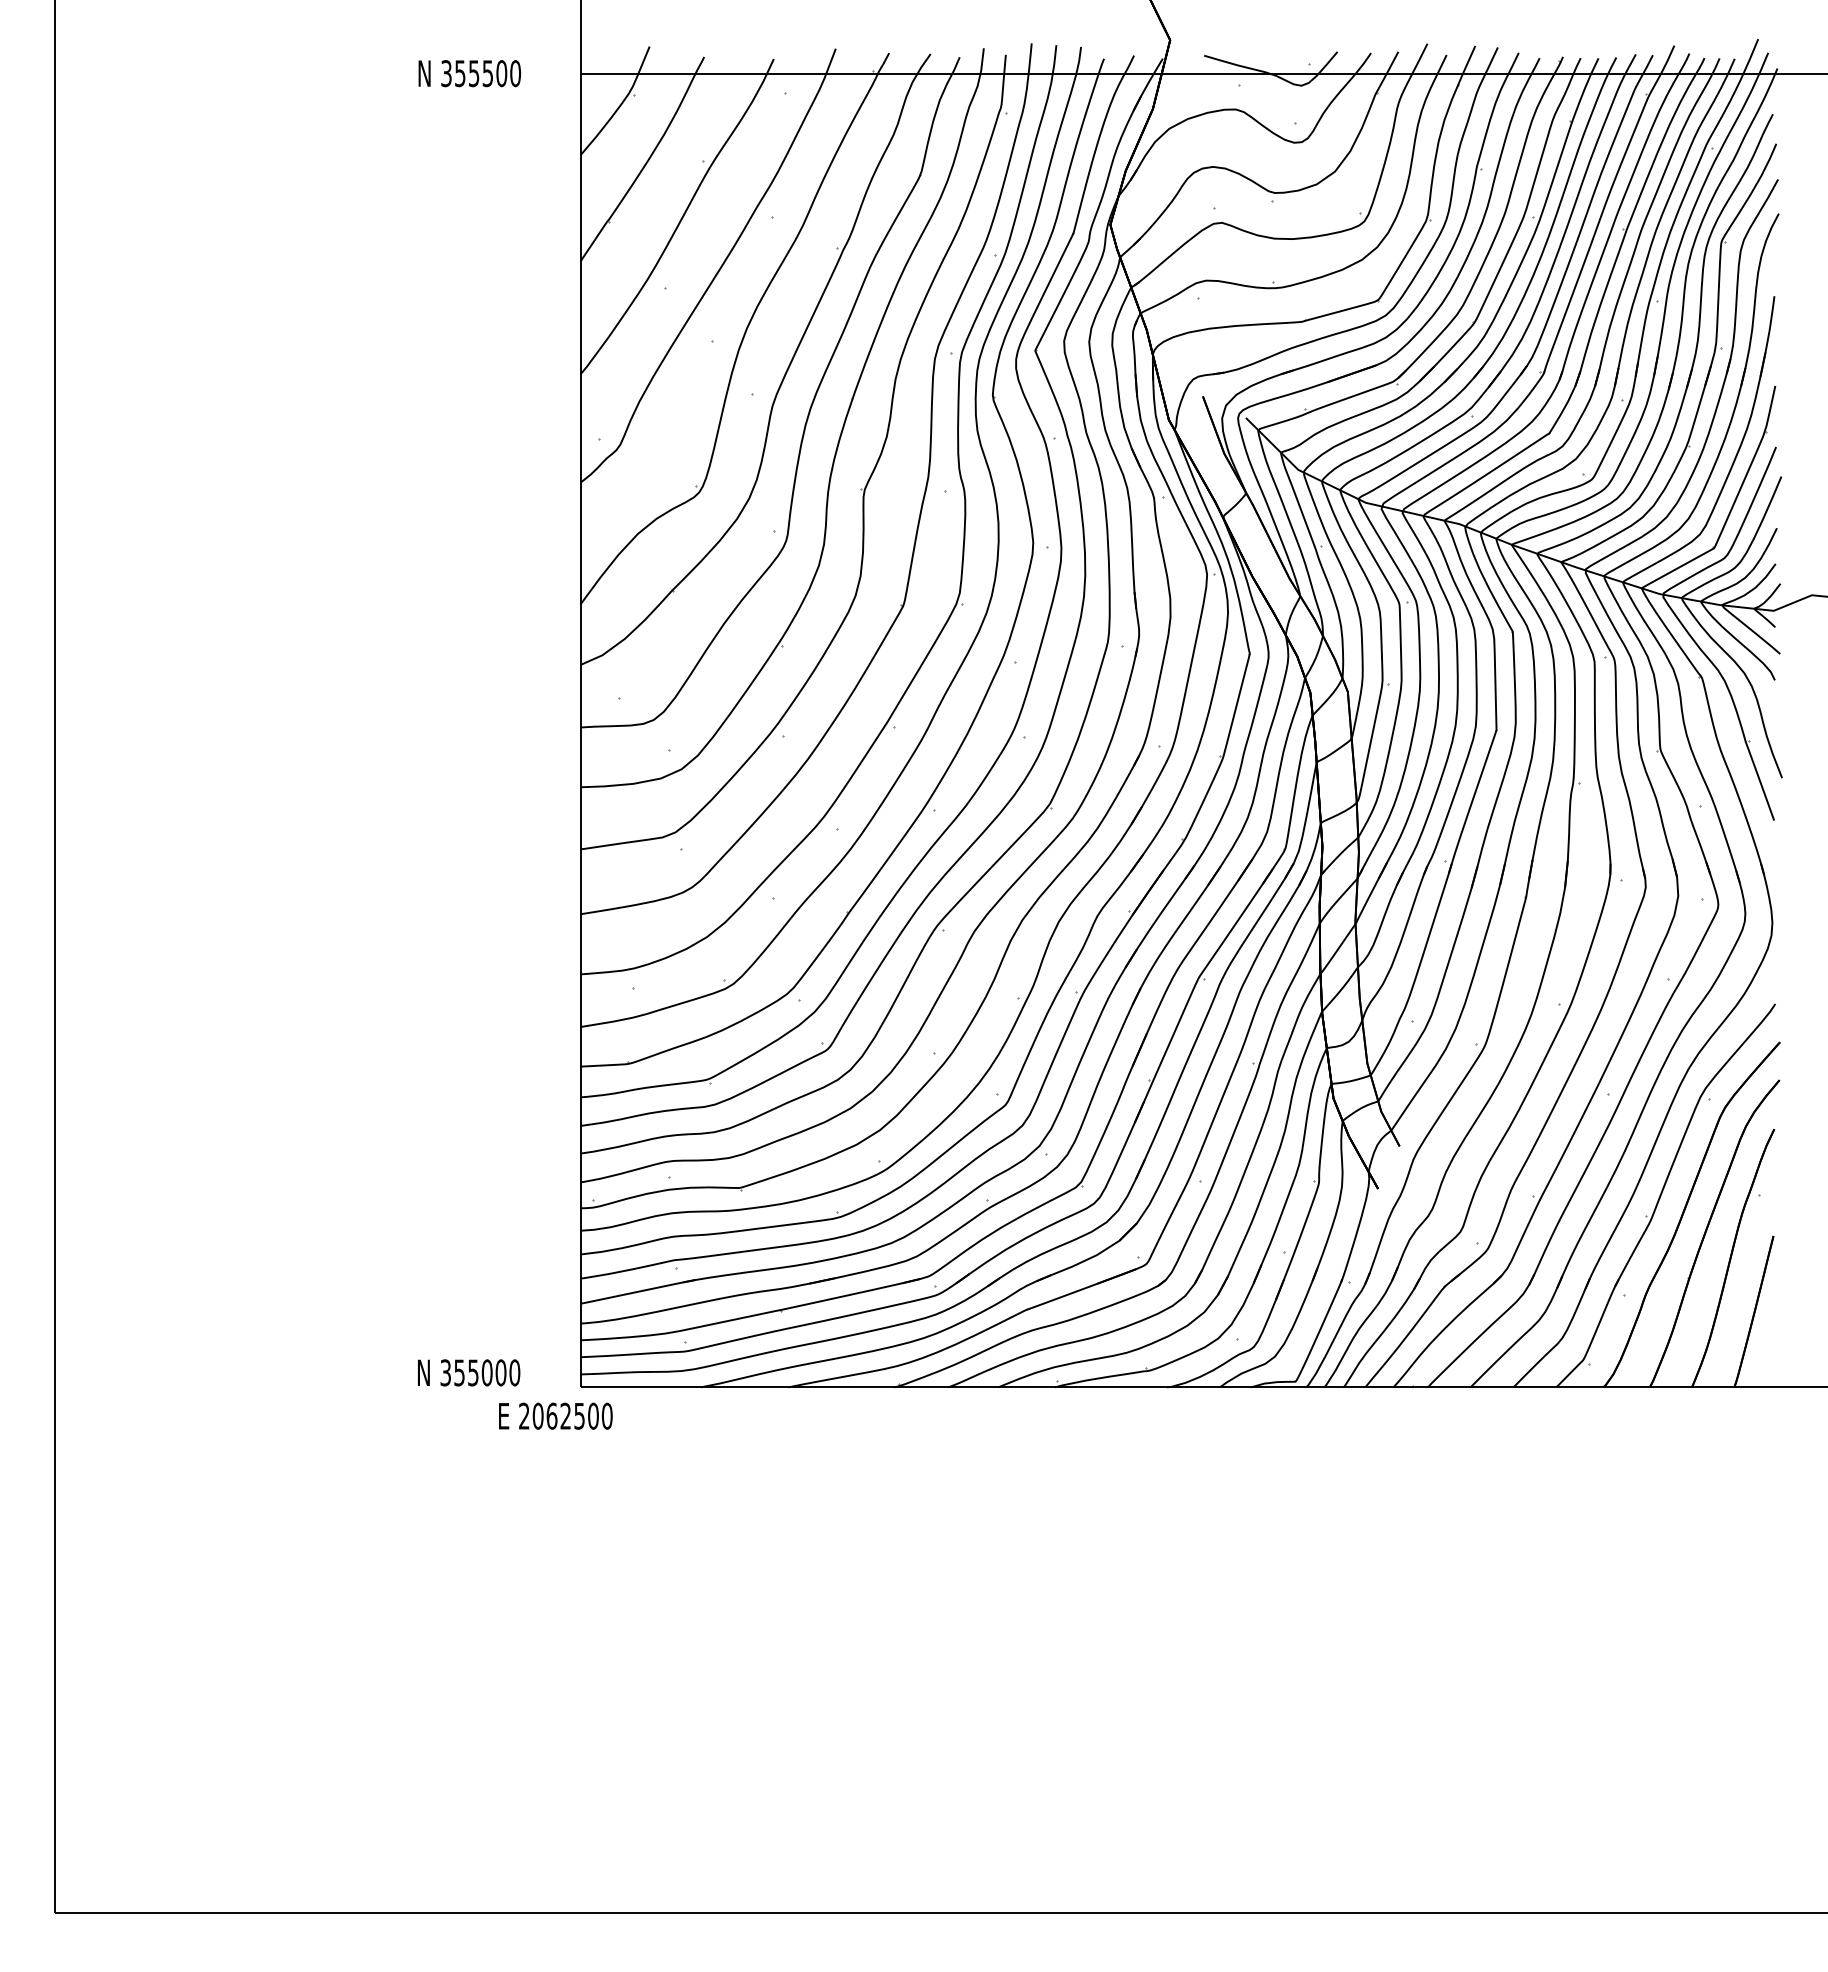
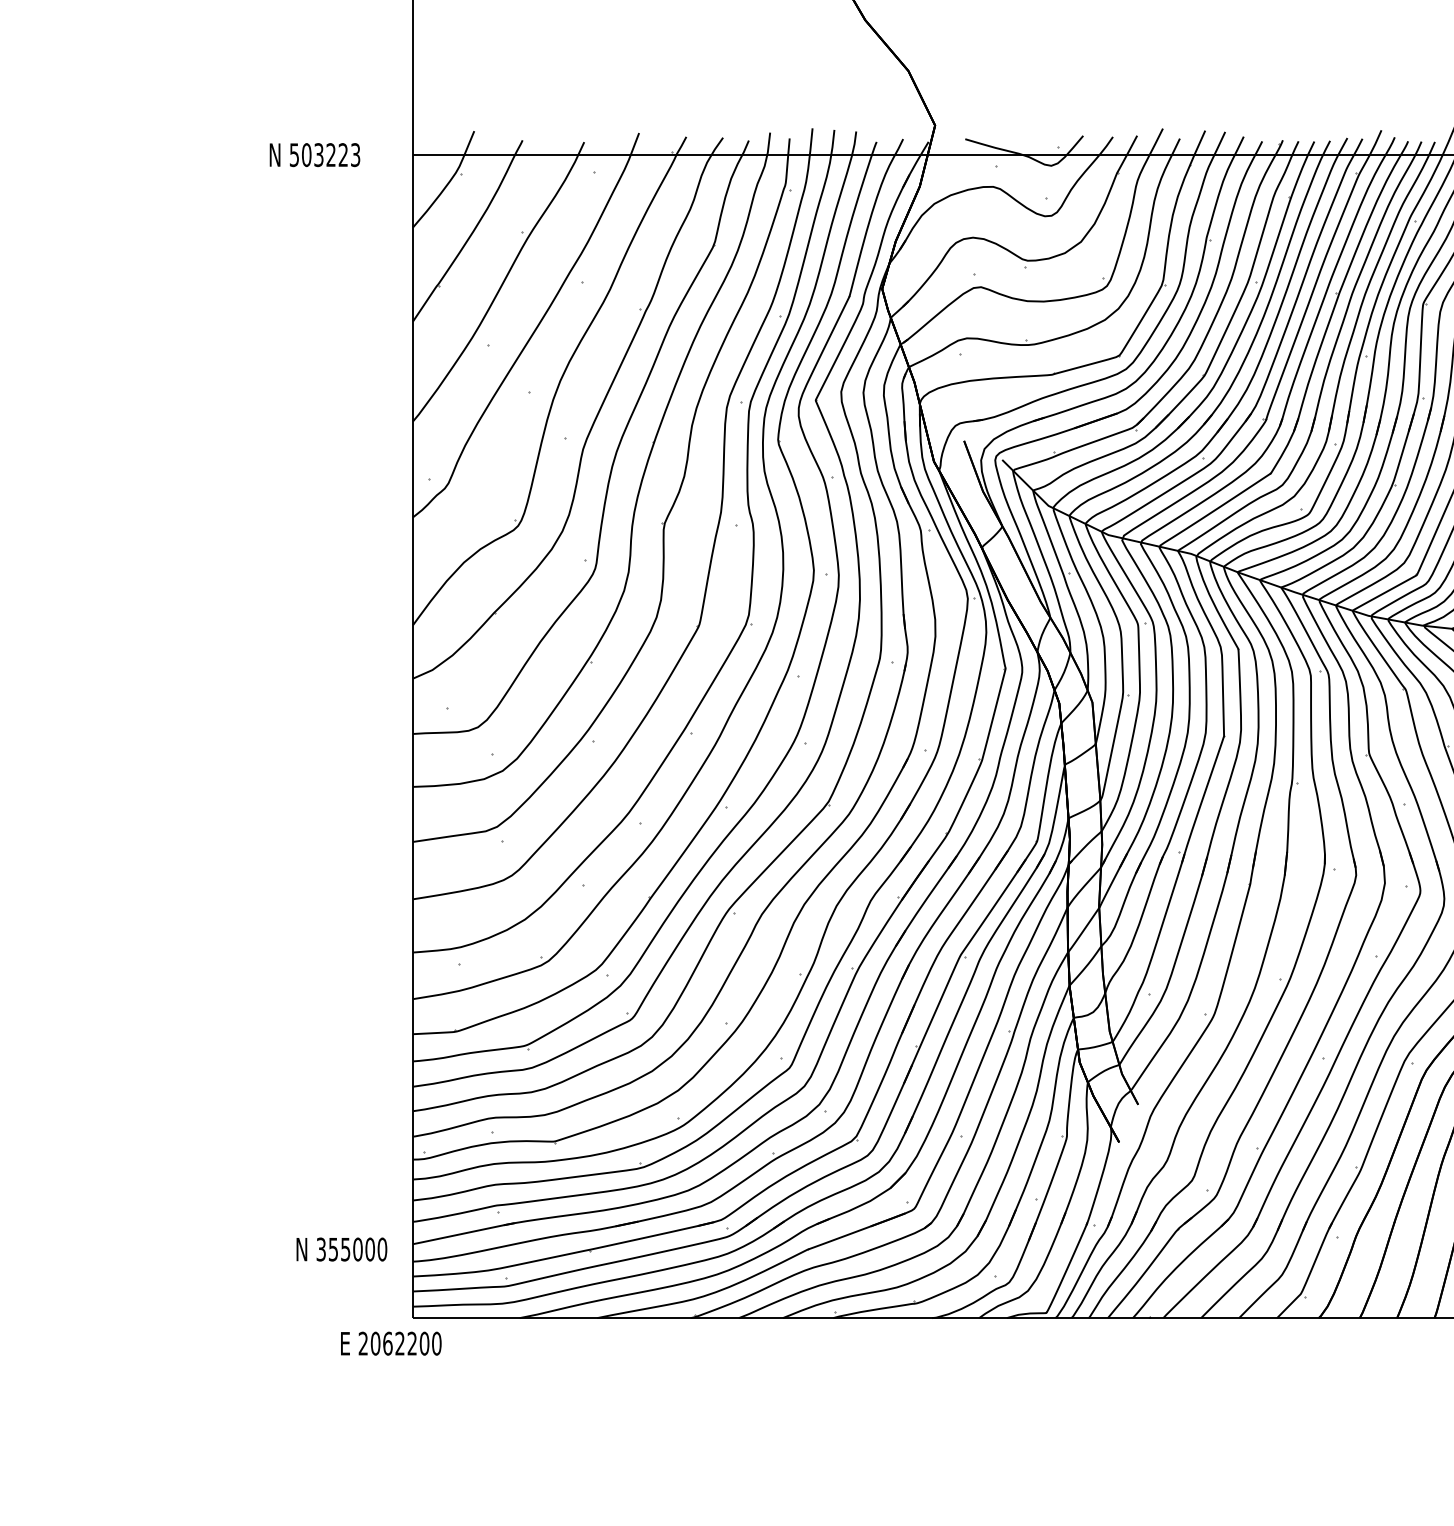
text: (481, 73) -> (325, 154), 355500 -> 503223
text: (469, 1372) -> (342, 1249), moved
text: (579, 1415) -> (412, 1343), 2062500 -> 2062200

